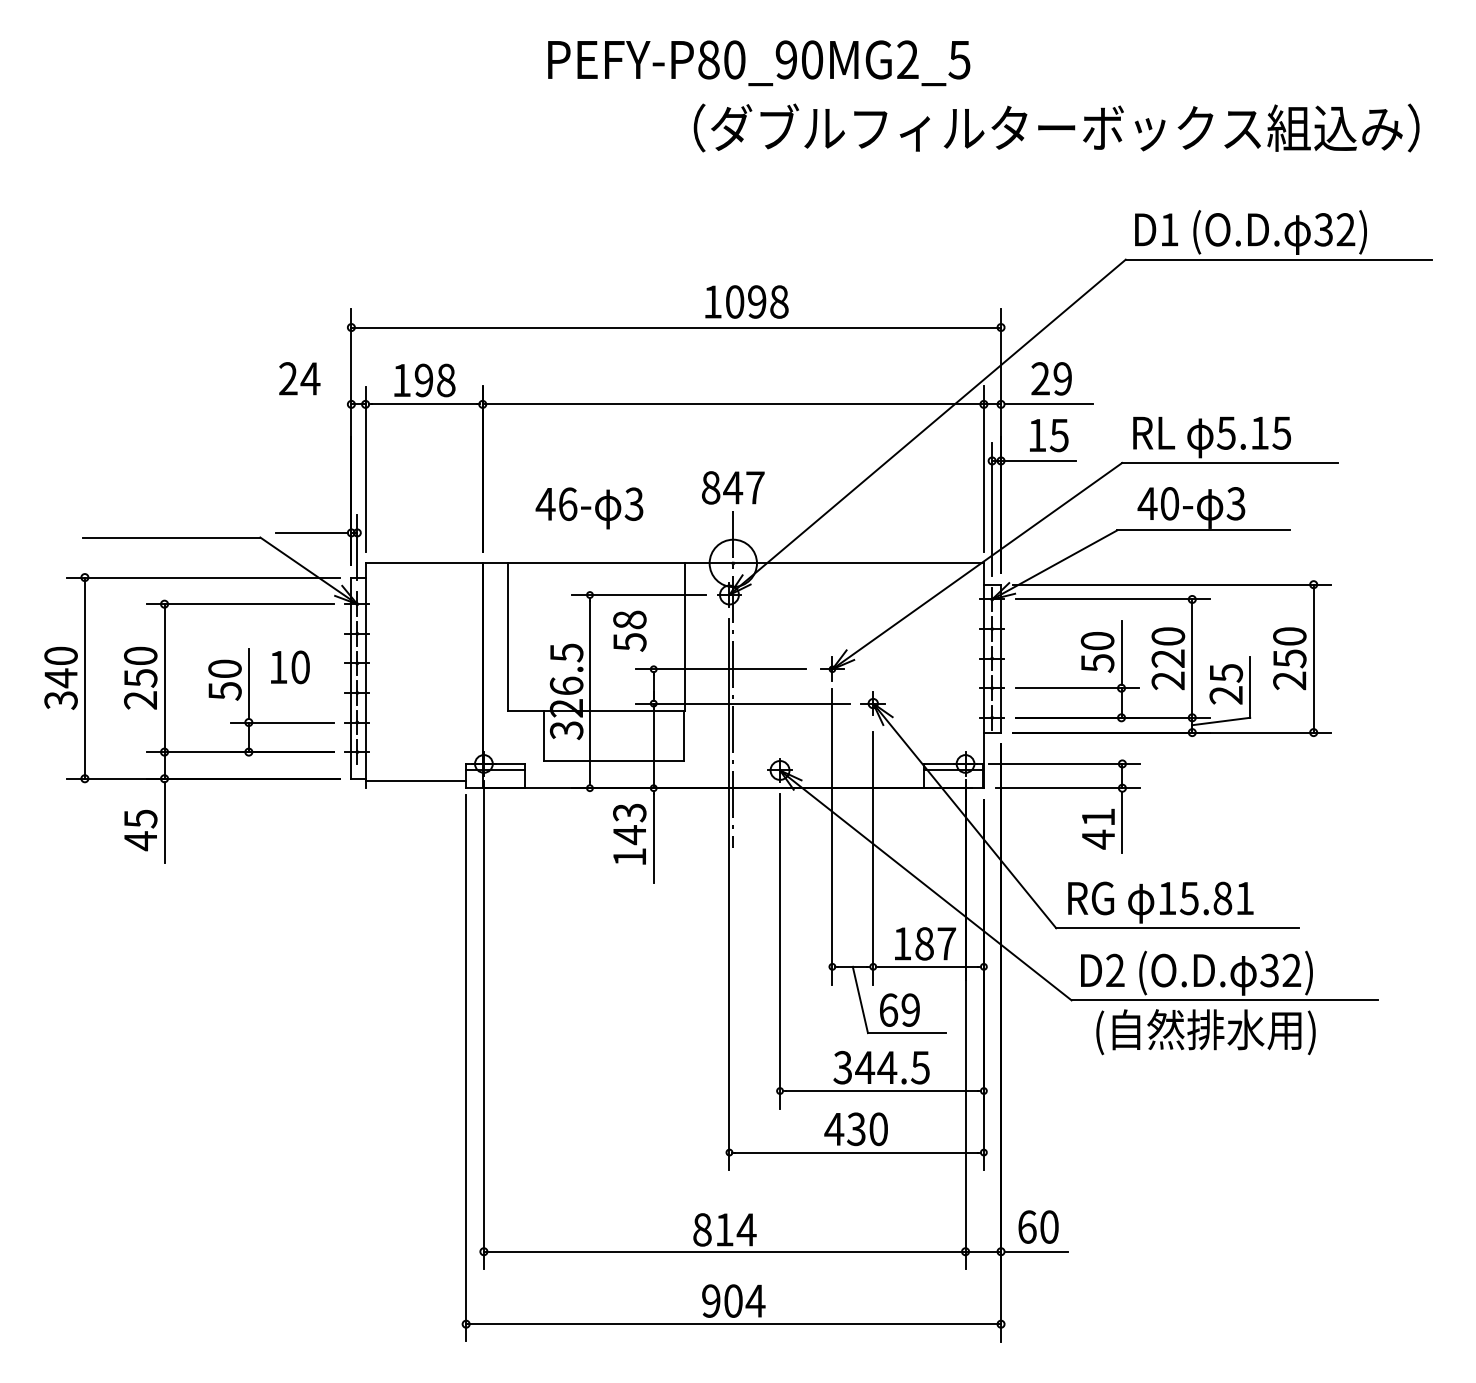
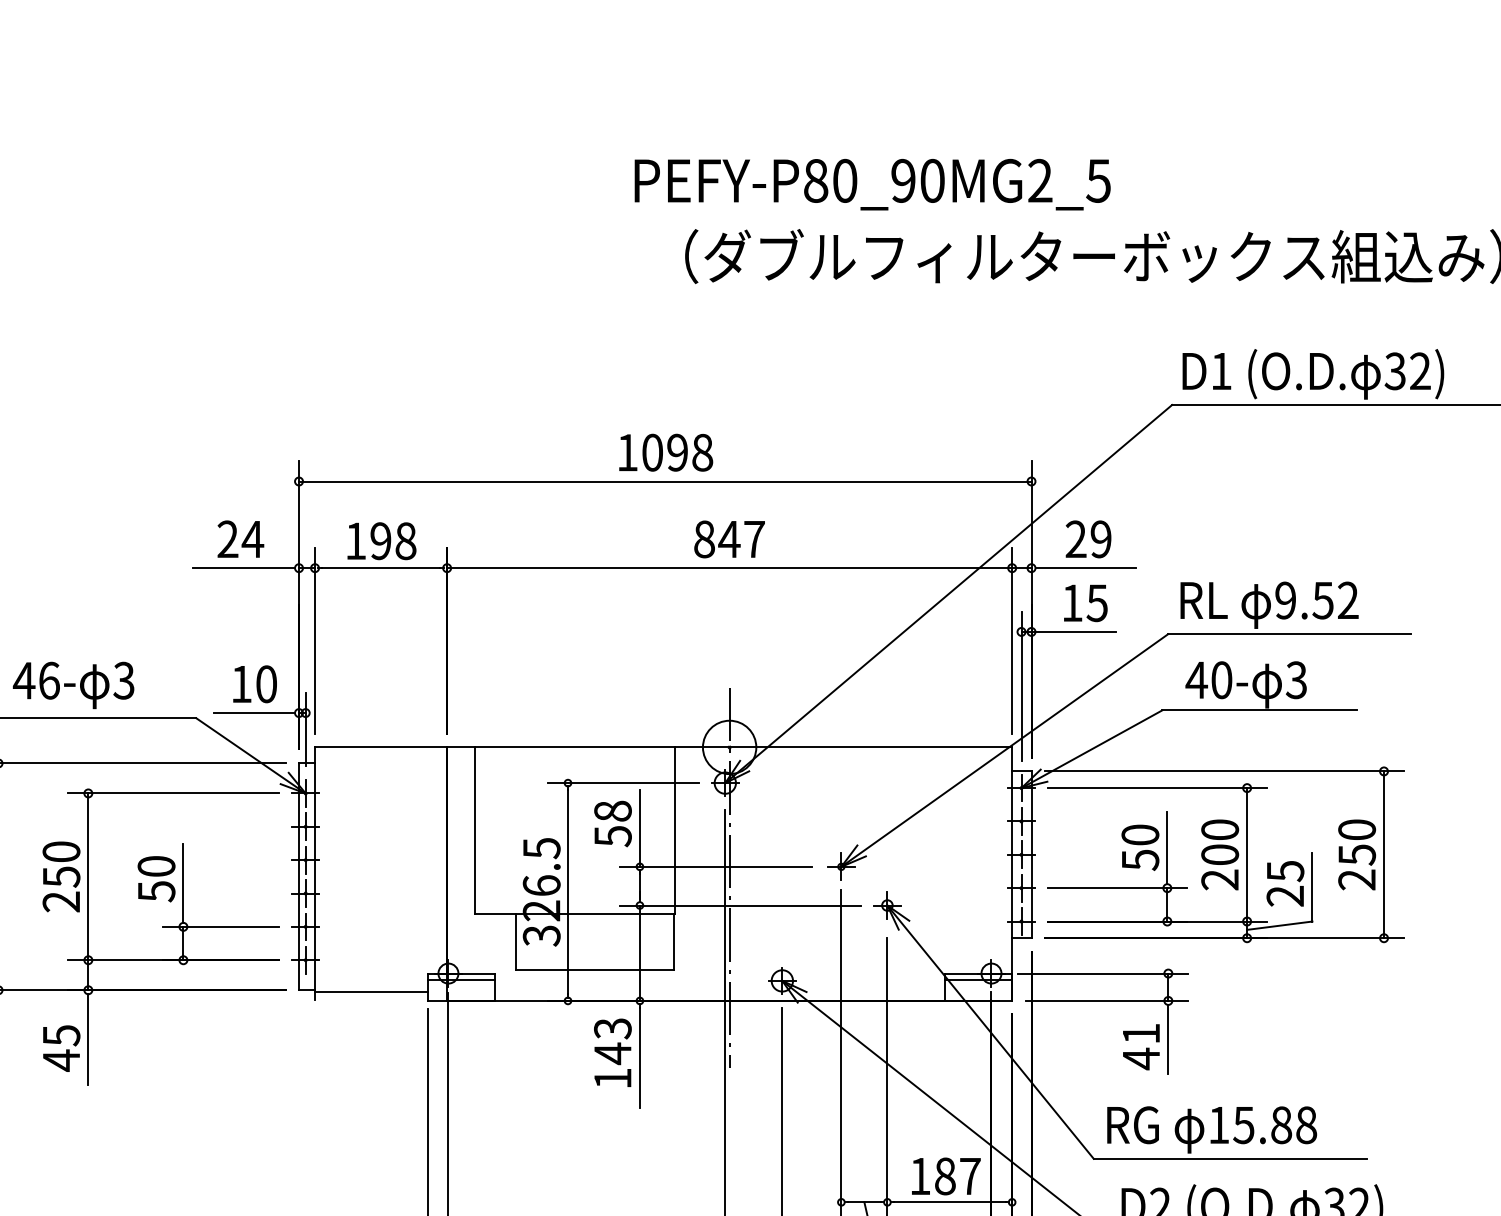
text: (759, 63) -> (873, 184), moved
text: (746, 301) -> (665, 452), moved
line: (302, 404) -> (243, 568), added
text: (1253, 432) -> (1316, 599), 5.15 -> 9.52
text: (733, 487) -> (729, 538), moved
text: (589, 508) -> (73, 685), moved
line: (653, 635) -> (639, 828), added
text: (1168, 658) -> (1220, 854), 220 -> 200
text: (290, 667) -> (255, 684), moved
text: (1244, 898) -> (1306, 1125), 15.81 -> 15.88

